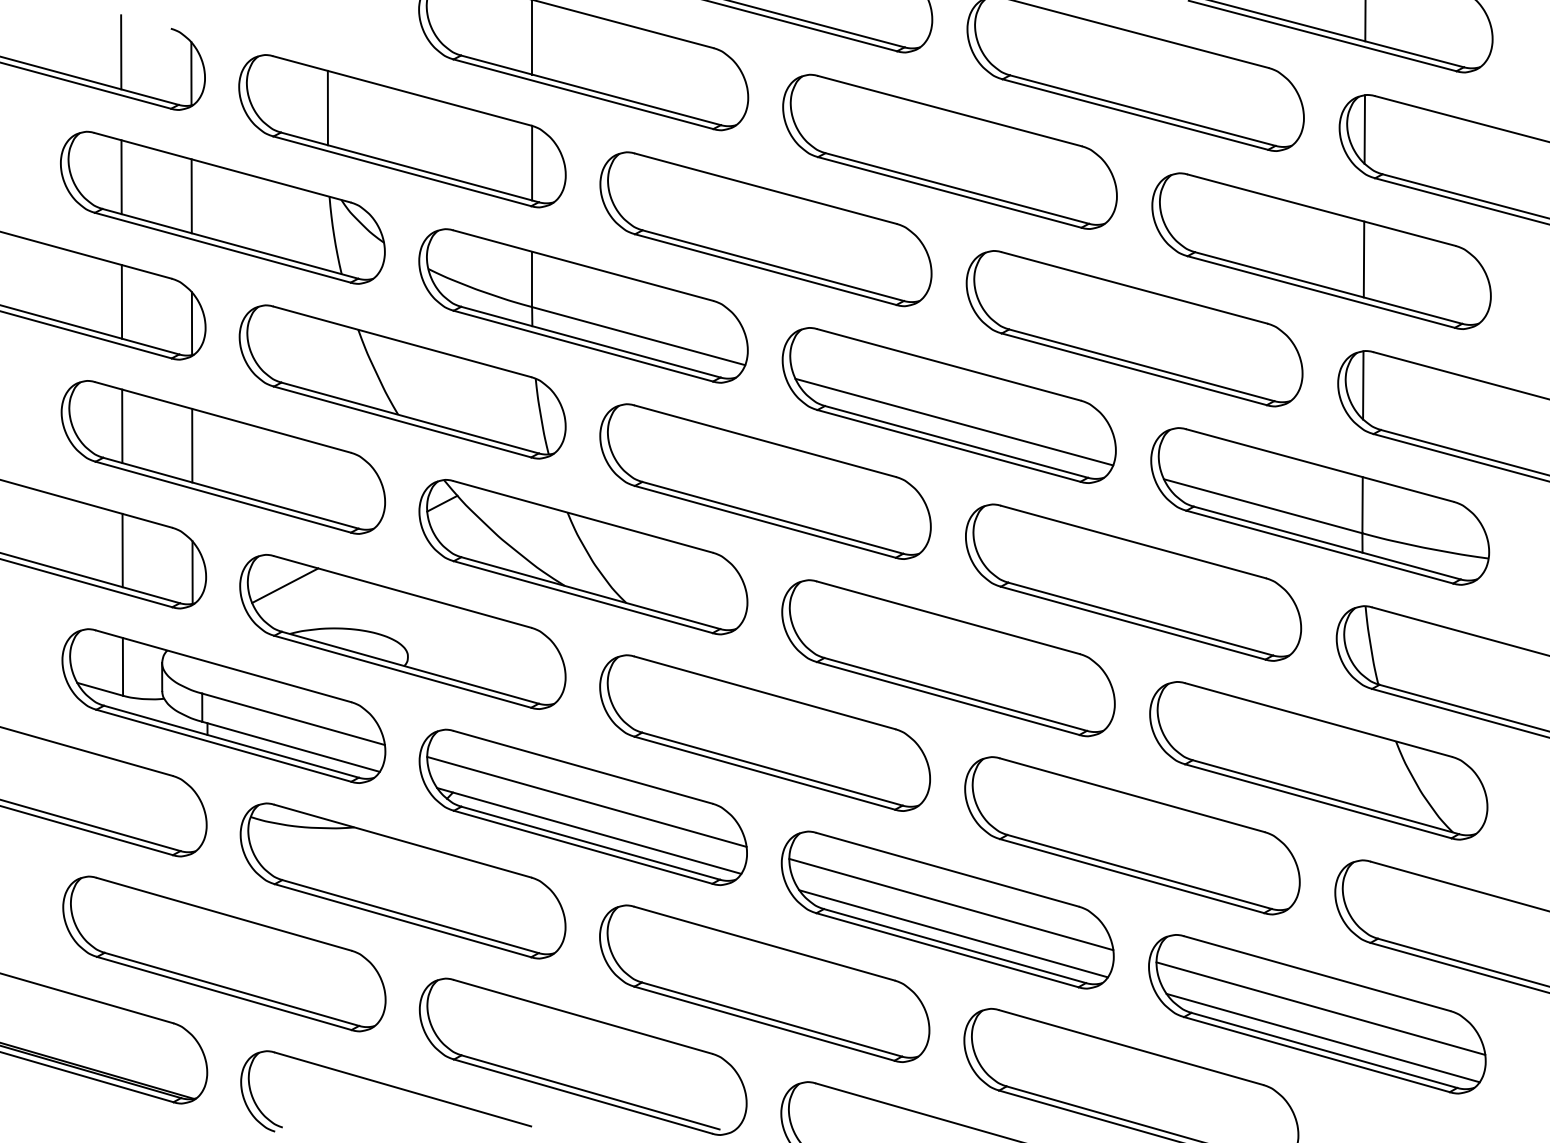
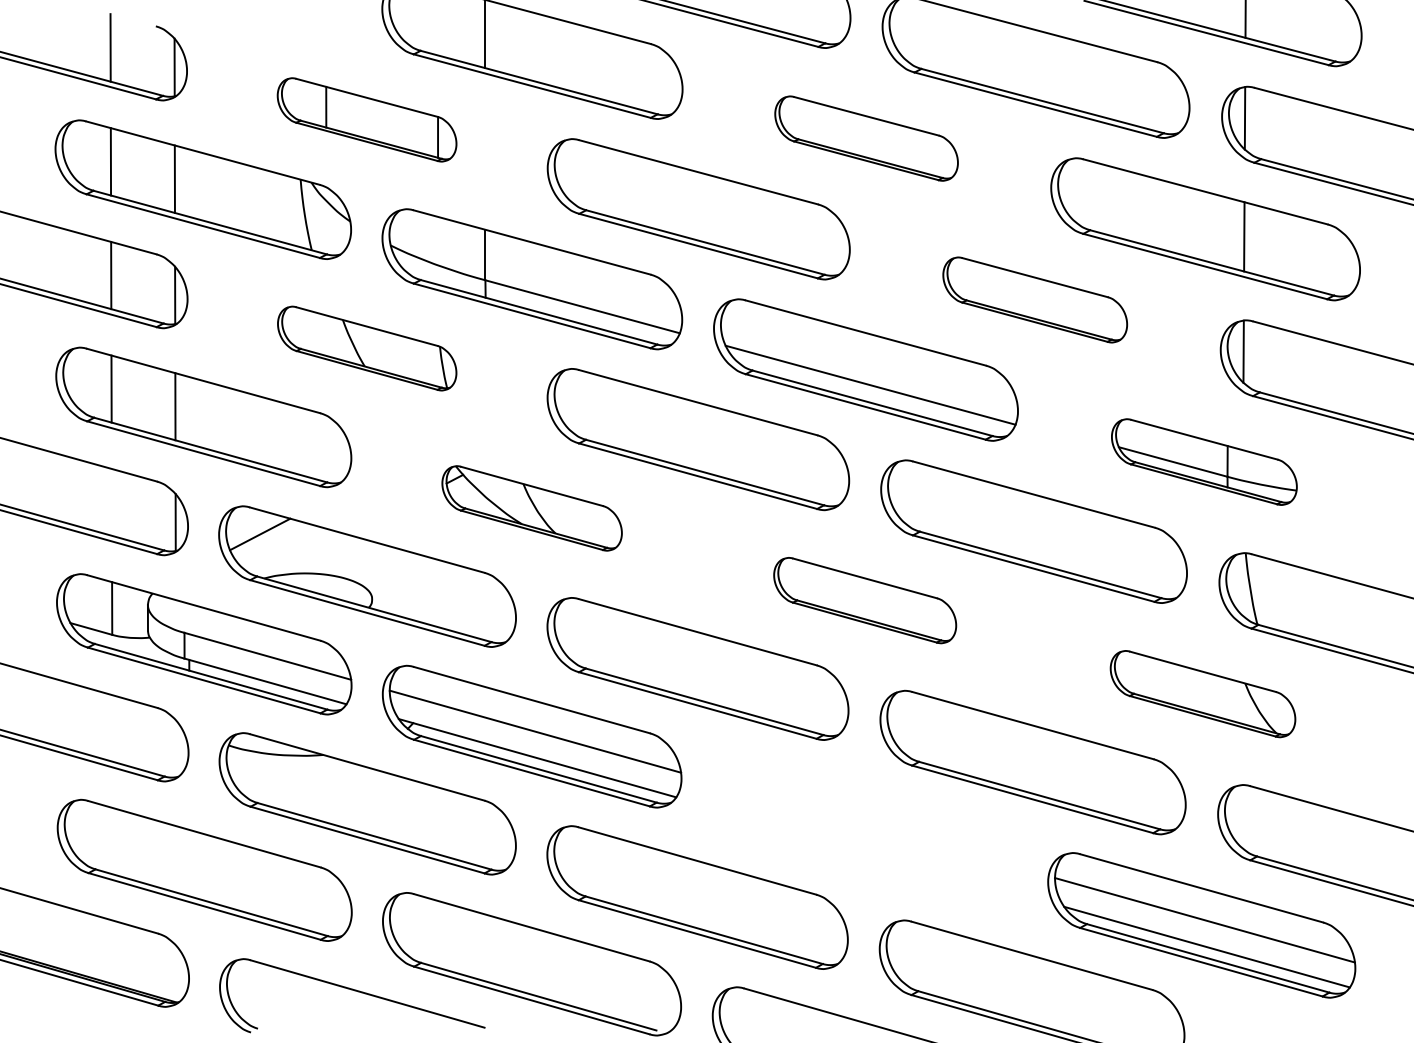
part: (401, 130) -> (366, 119), size x0.6
part: (949, 151) -> (866, 138), size x0.6
part: (1135, 328) -> (1035, 299), size x0.6
part: (401, 381) -> (366, 348), size x0.6
part: (1320, 505) -> (1204, 461), size x0.6
line: (122, 549) -> (111, 501), removed
part: (582, 557) -> (531, 508), size x0.6
part: (947, 658) -> (864, 600), size x0.6
part: (1318, 760) -> (1202, 693), size x0.6
part: (947, 909) -> (864, 829), removed

